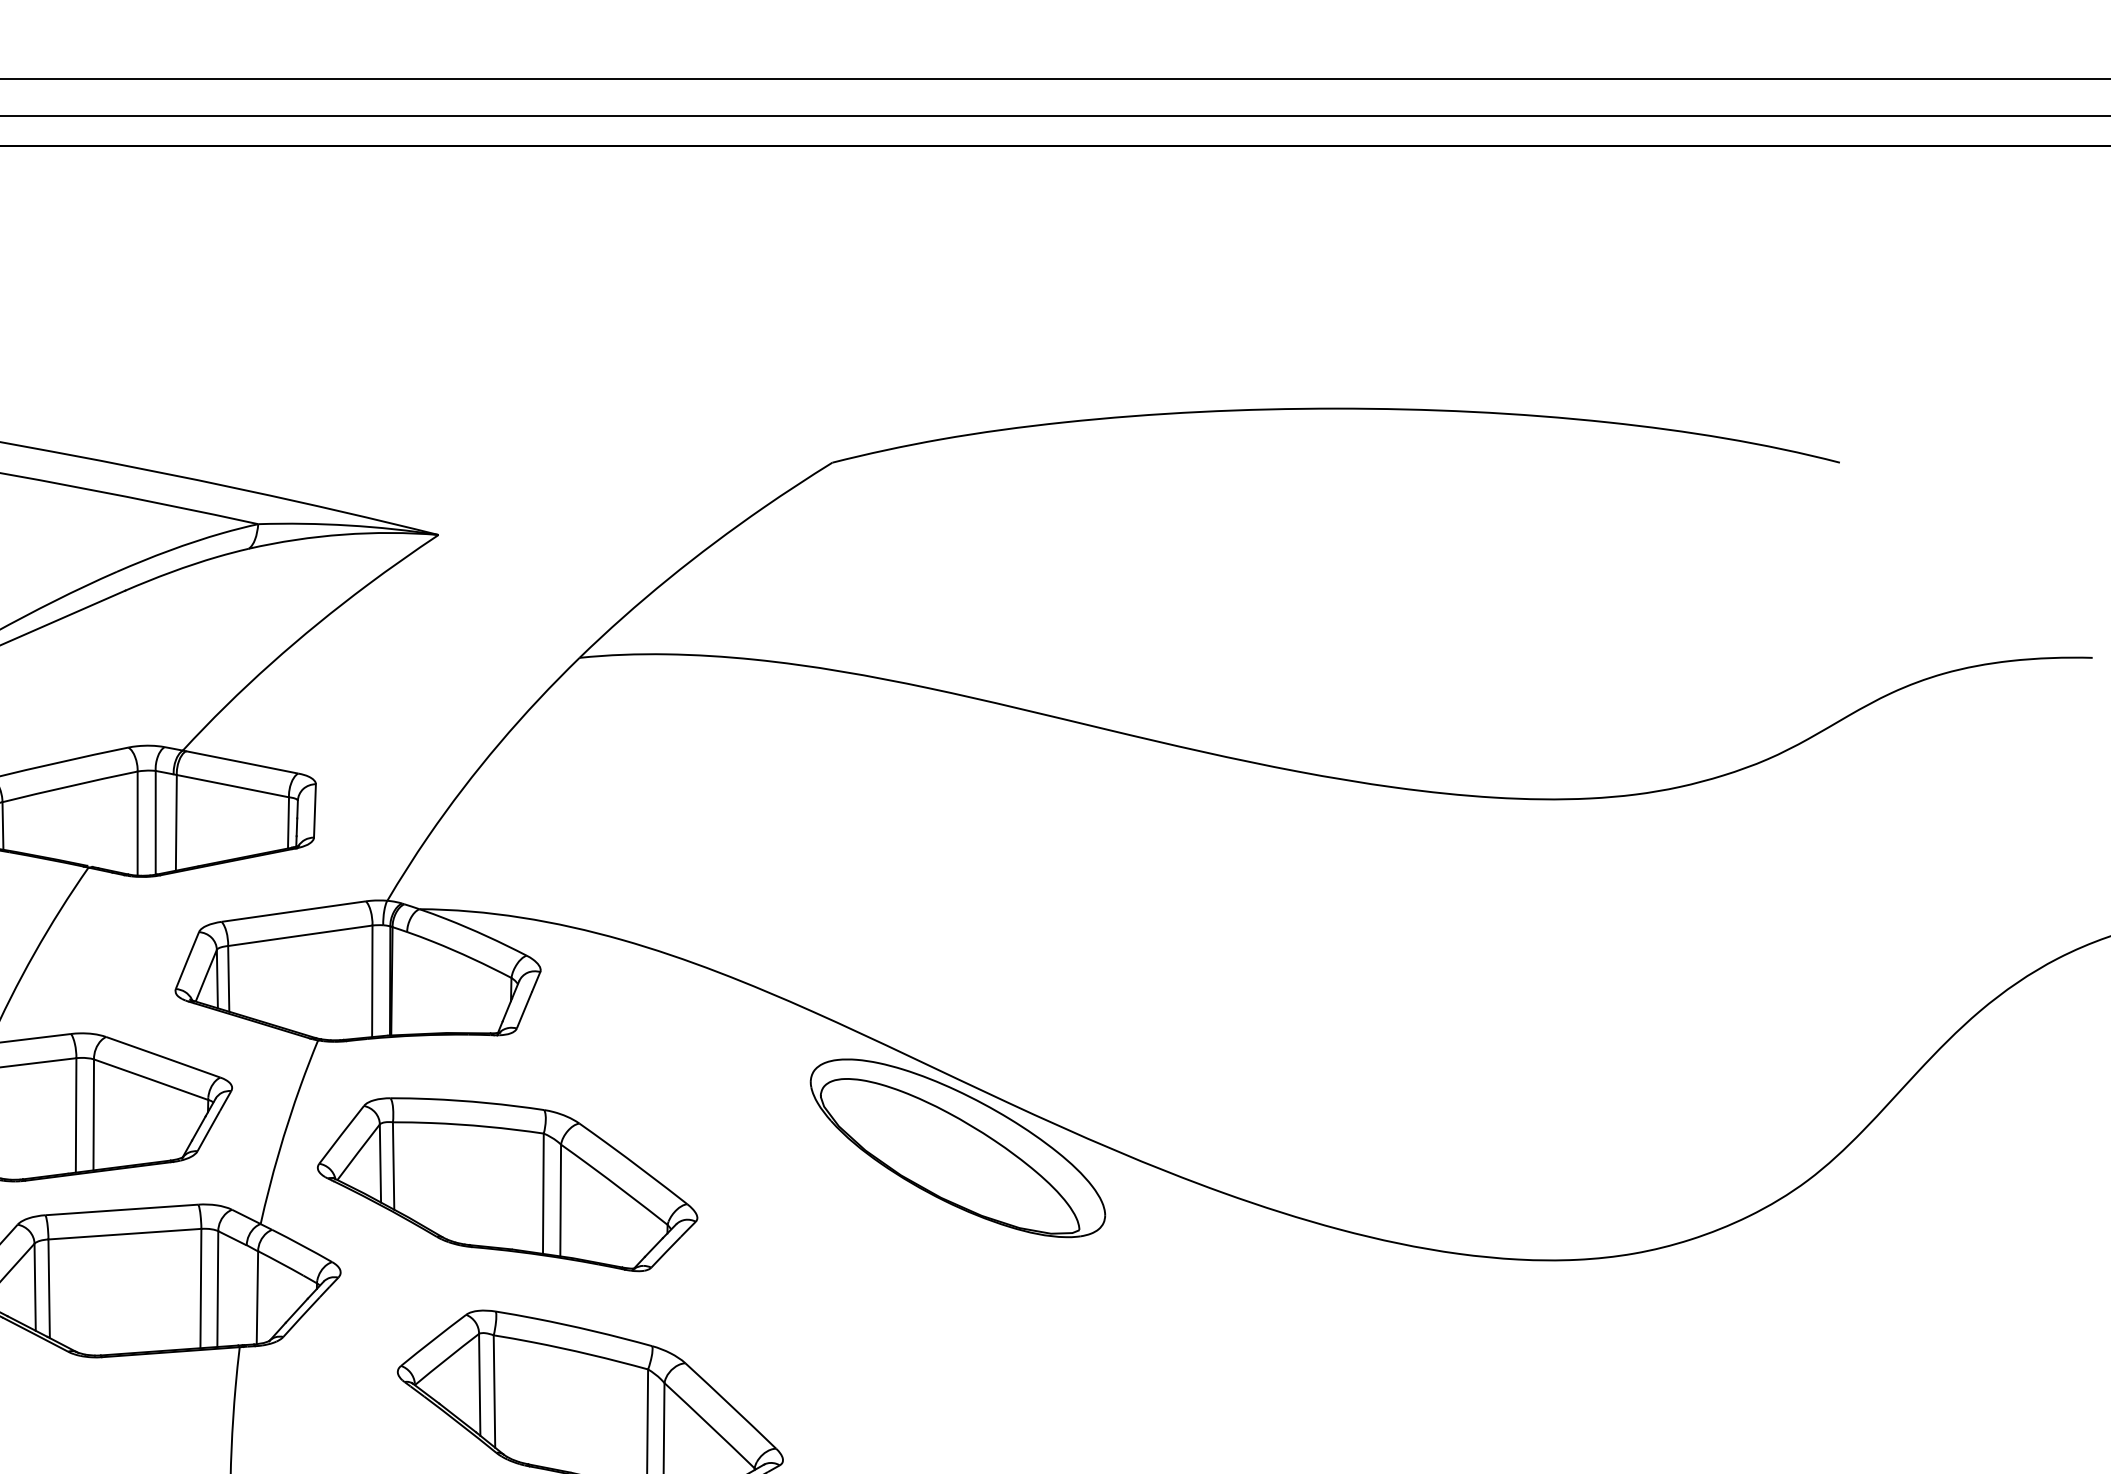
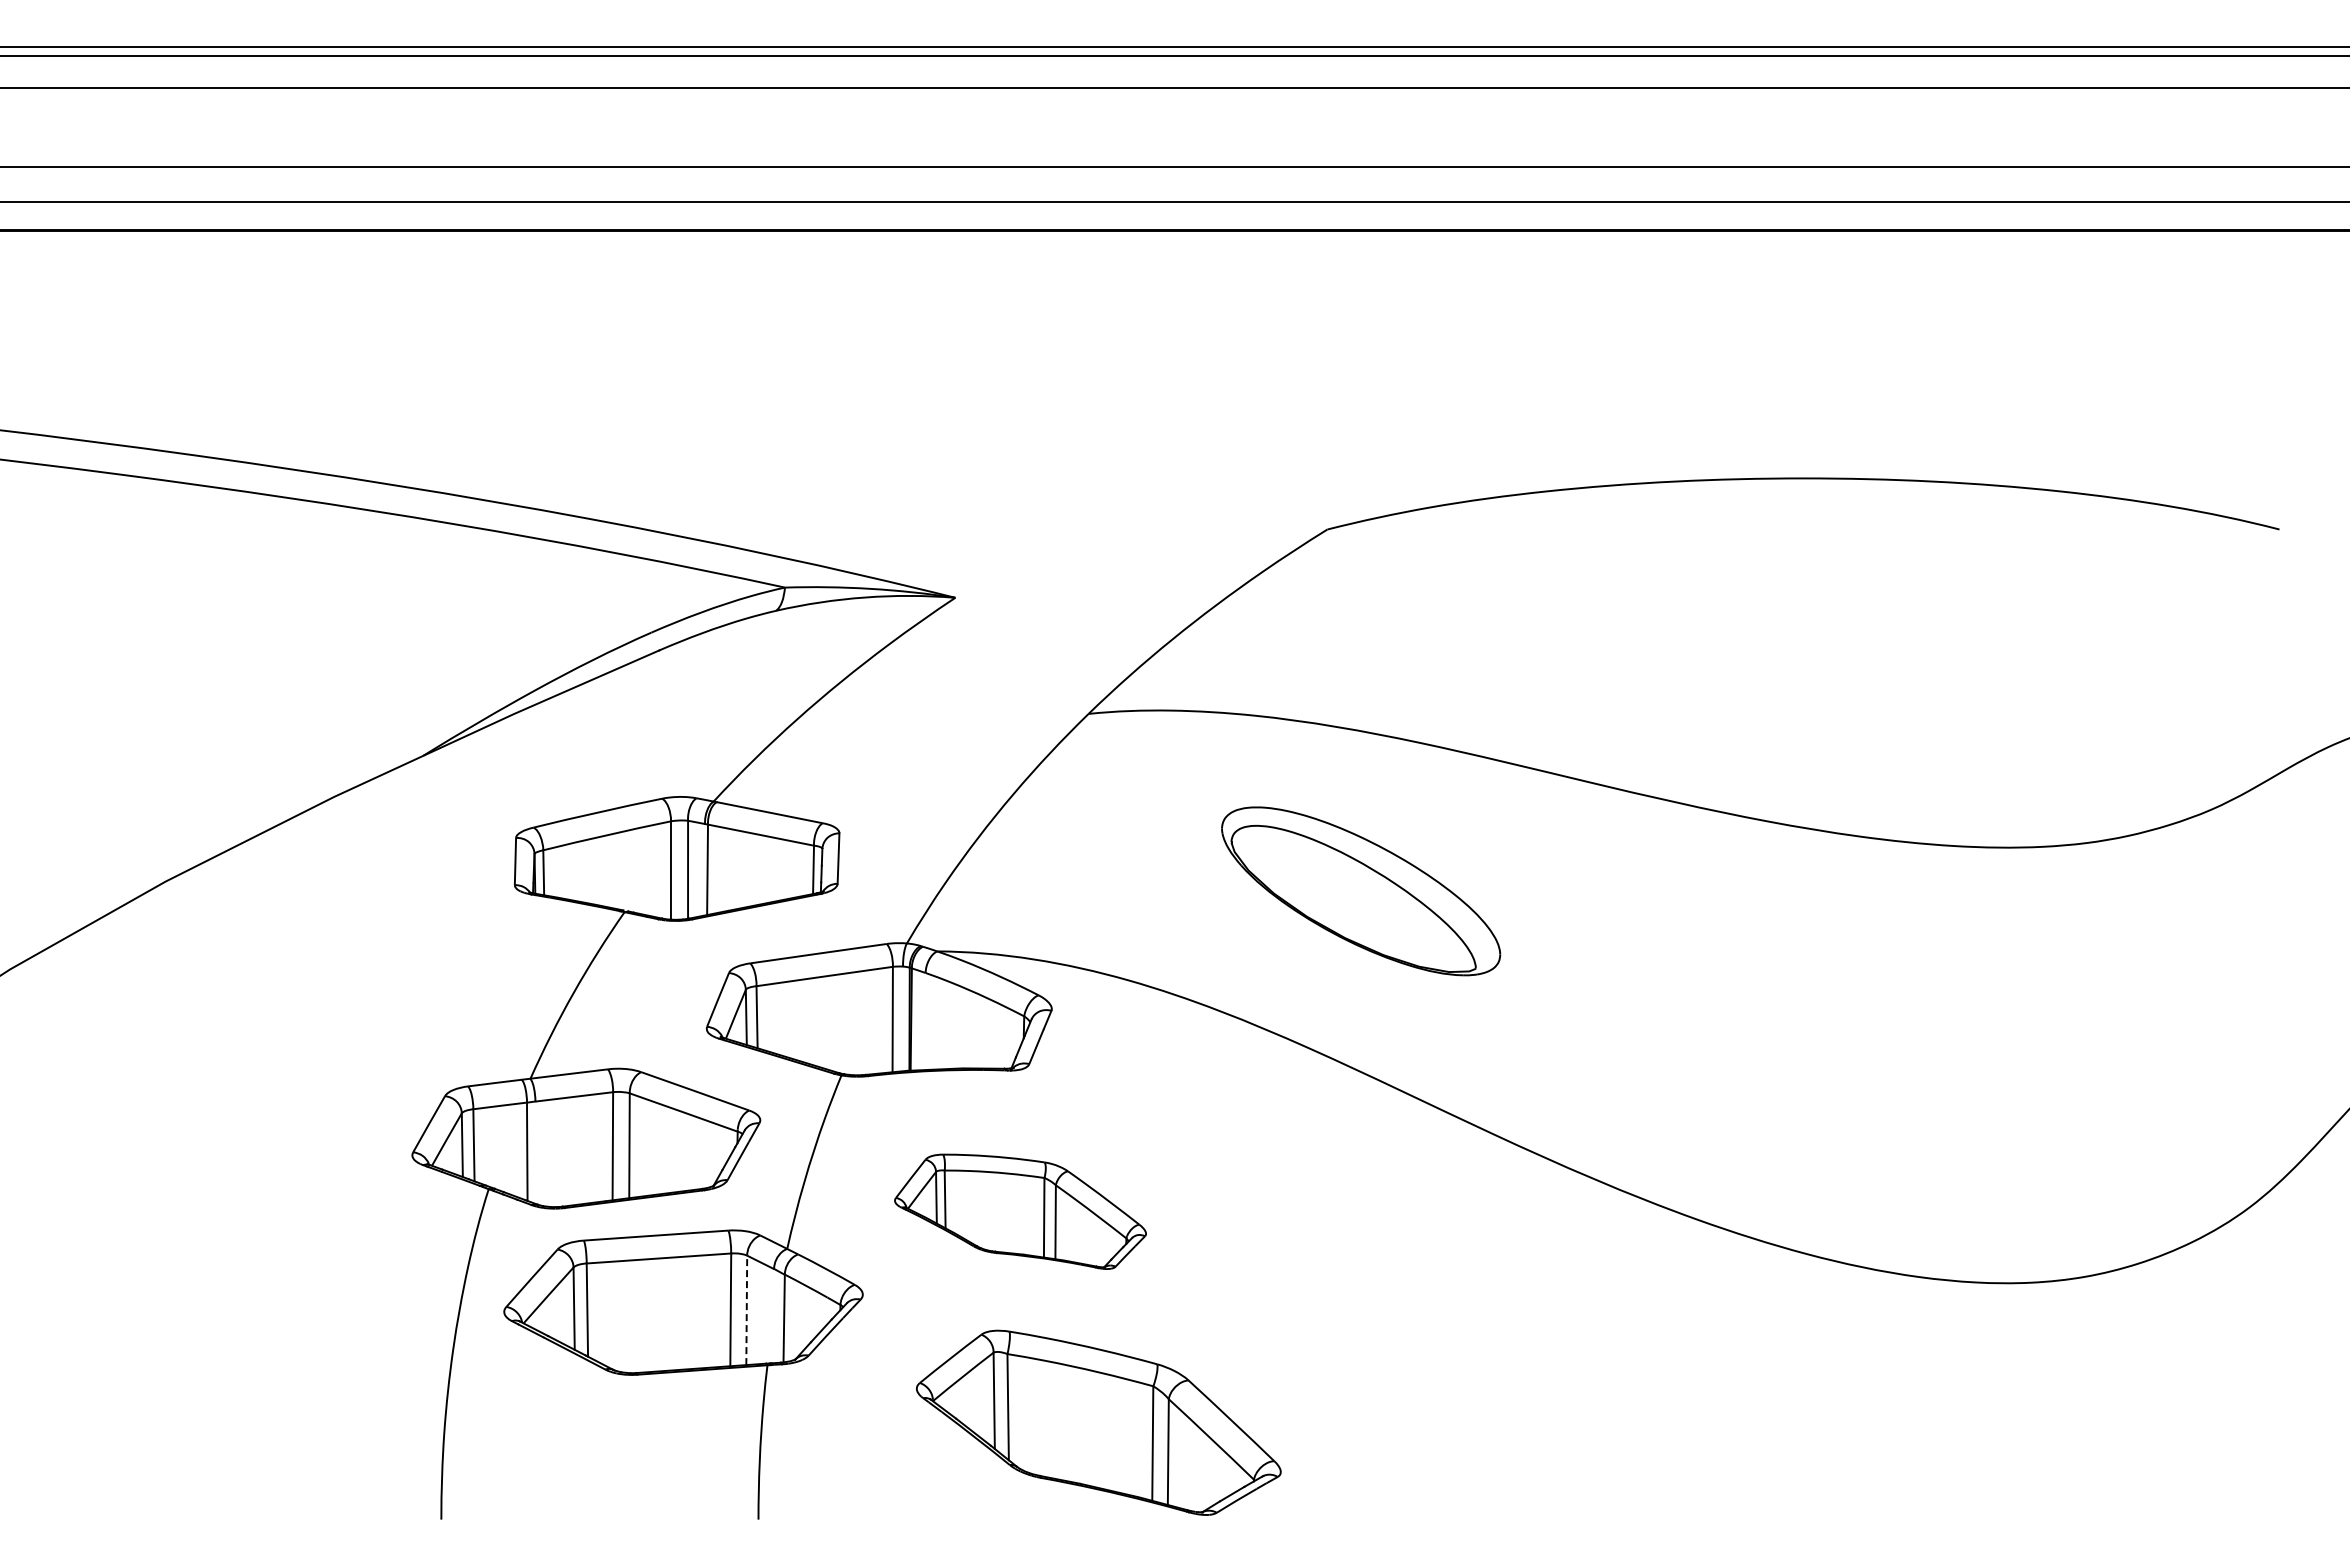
part: (958, 1148) -> (1361, 891), moved
part: (507, 1184) -> (1020, 1211), size x0.7
line: (217, 1289) -> (746, 1310), solid -> dashed

